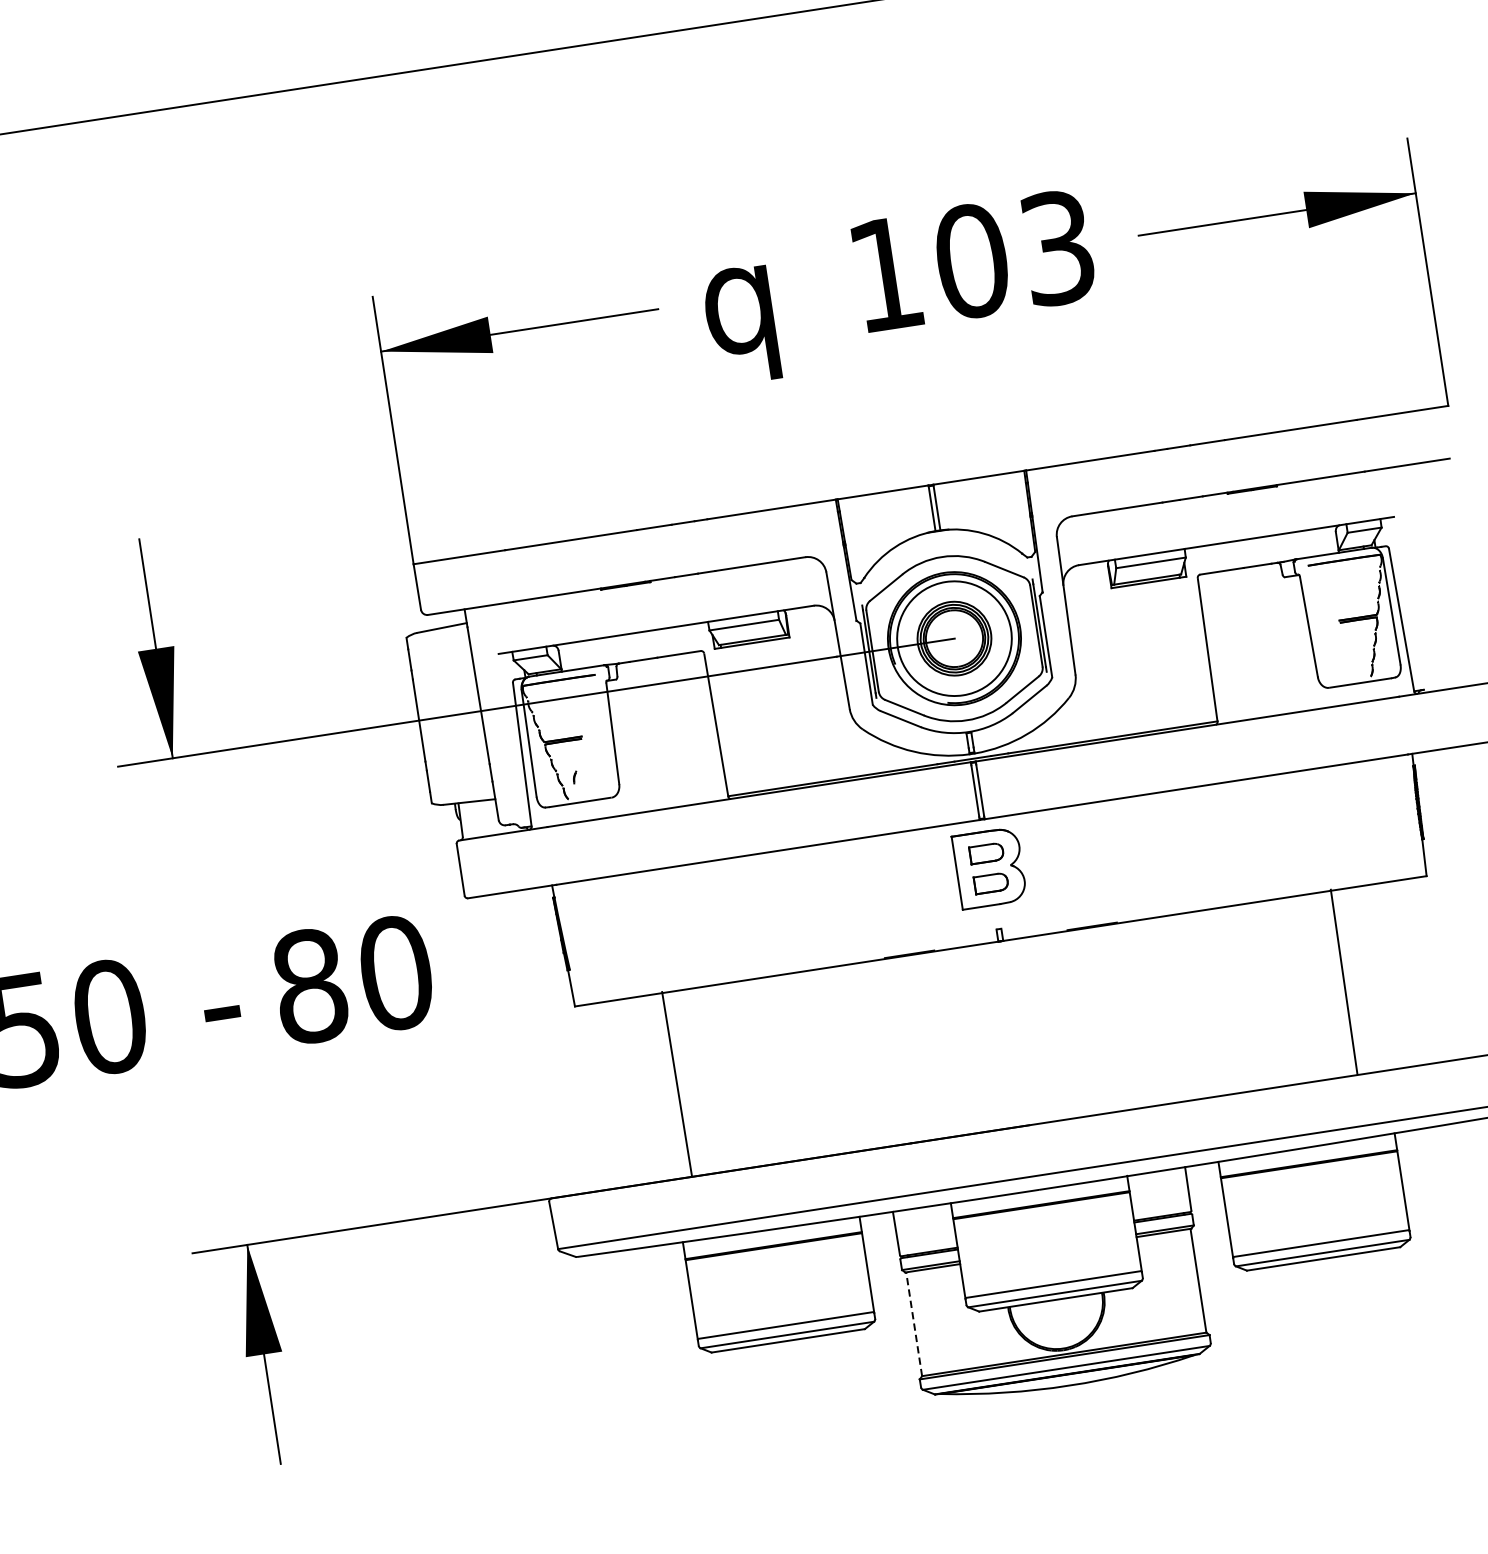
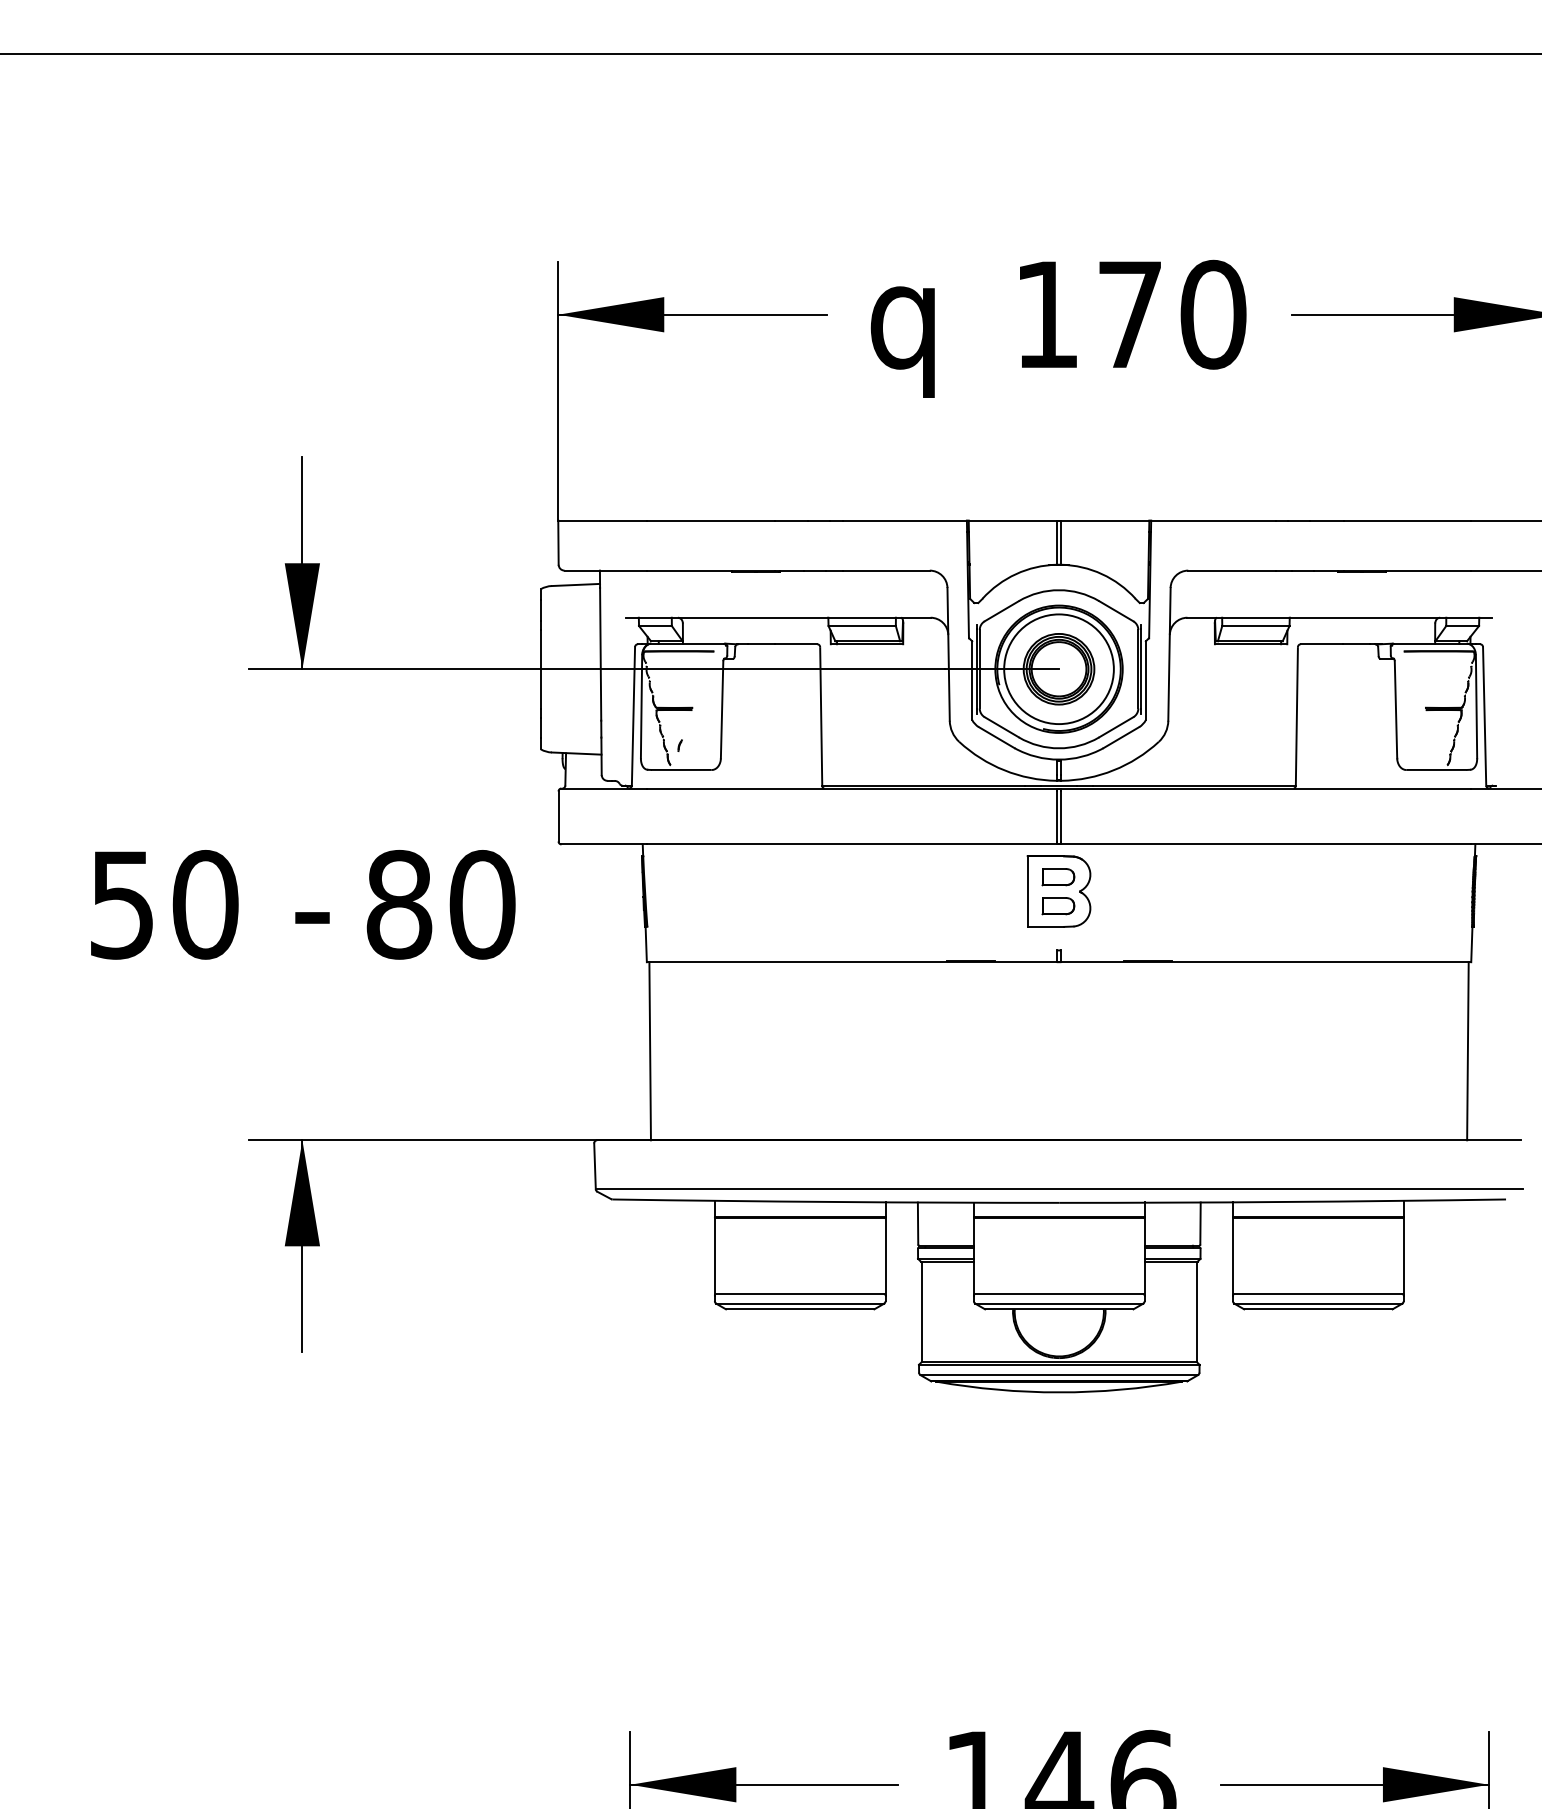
text: (1014, 254) -> (1171, 314), 103 -> 170
line: (1343, 982) -> (1467, 1051), moved
line: (676, 1084) -> (649, 1051), moved
line: (913, 1323) -> (921, 1311), dashed -> solid

